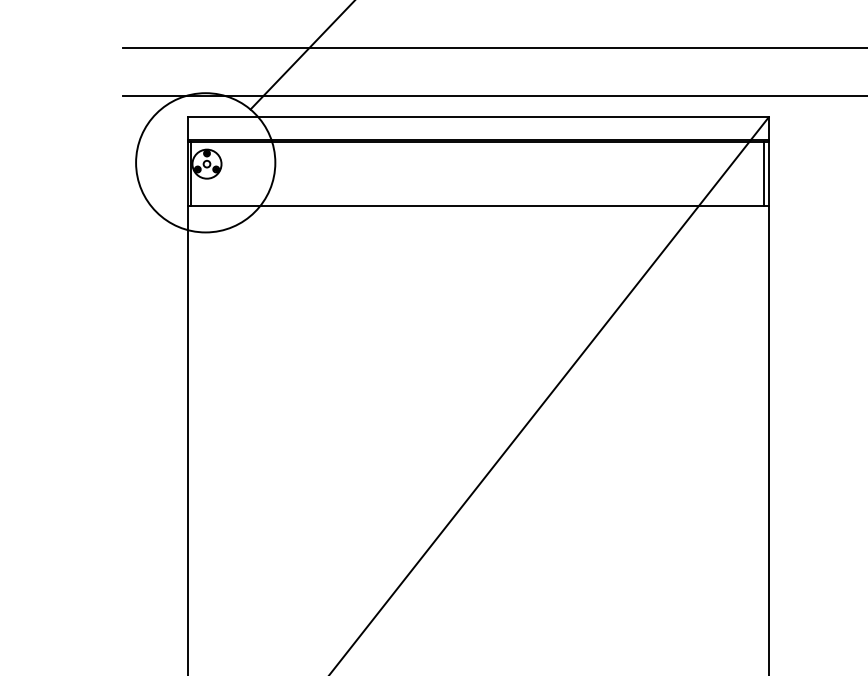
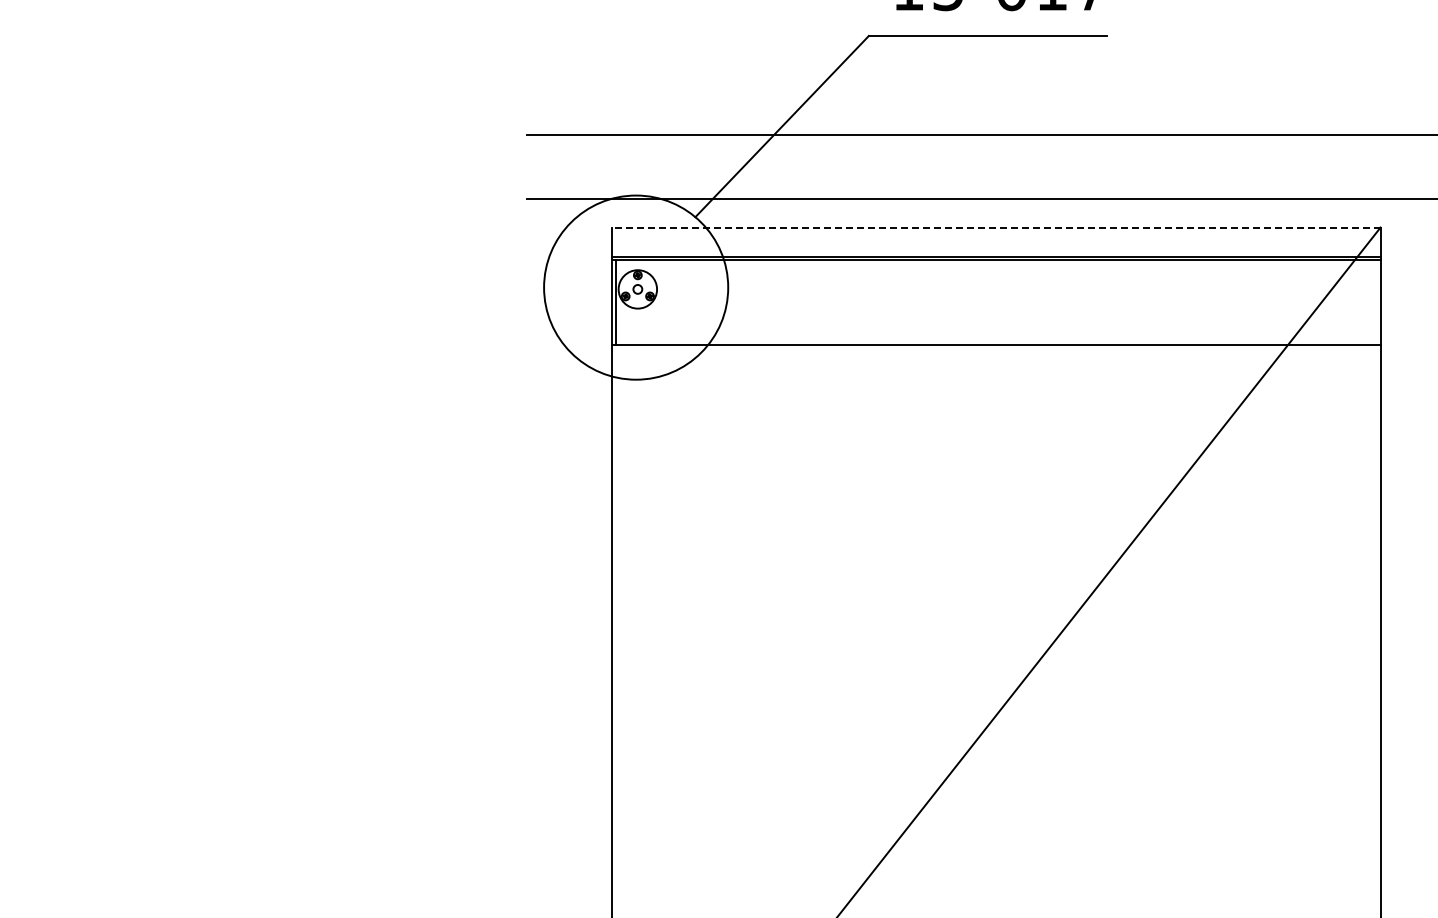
line: (477, 117) -> (995, 227), solid -> dashed
line: (763, 173) -> (1373, 301), removed

